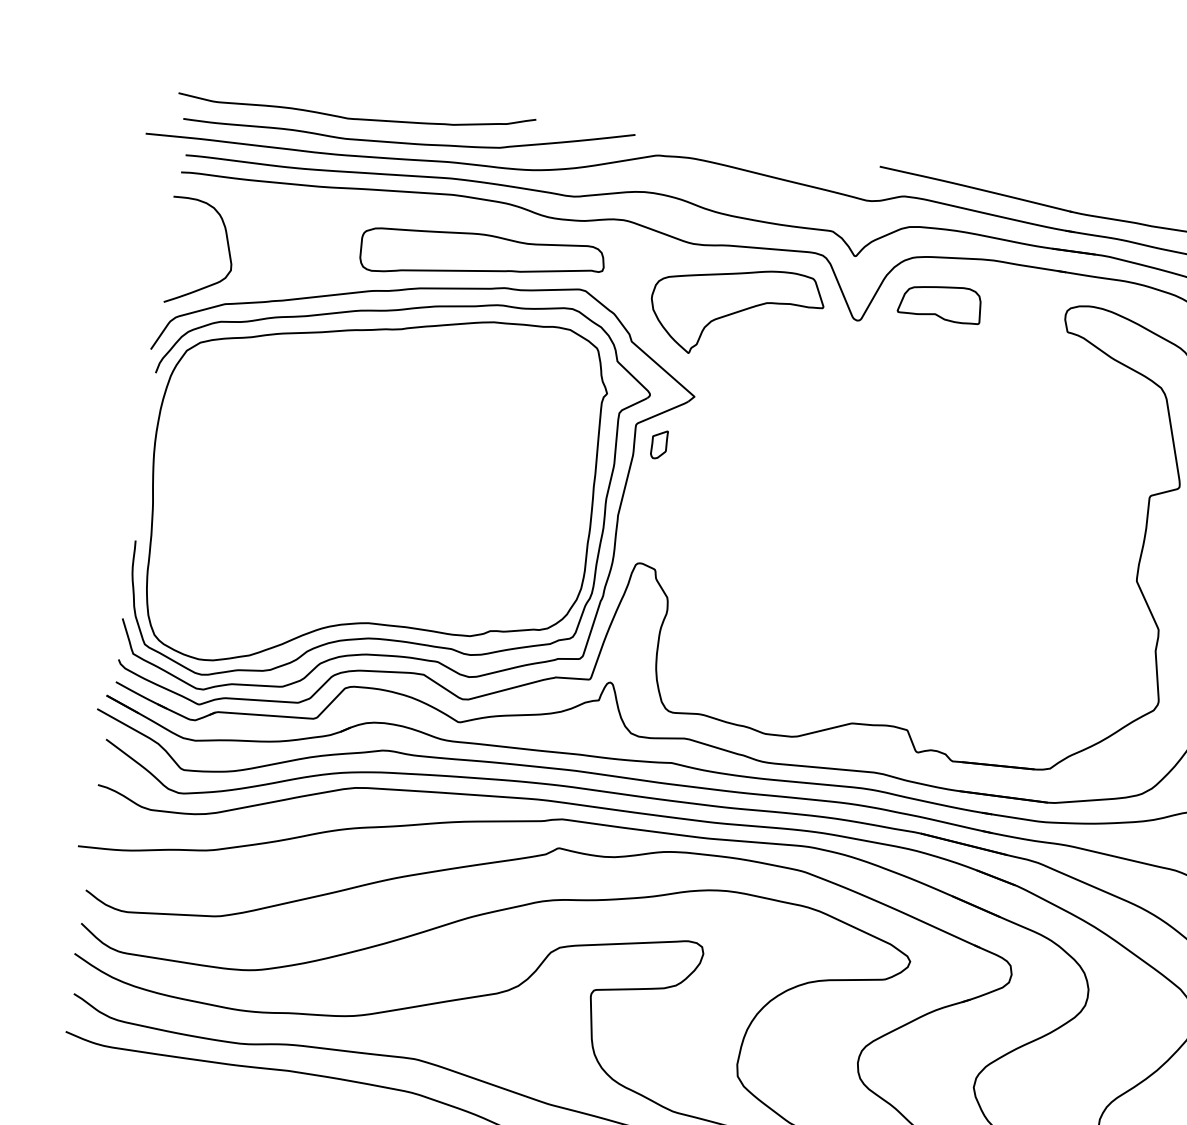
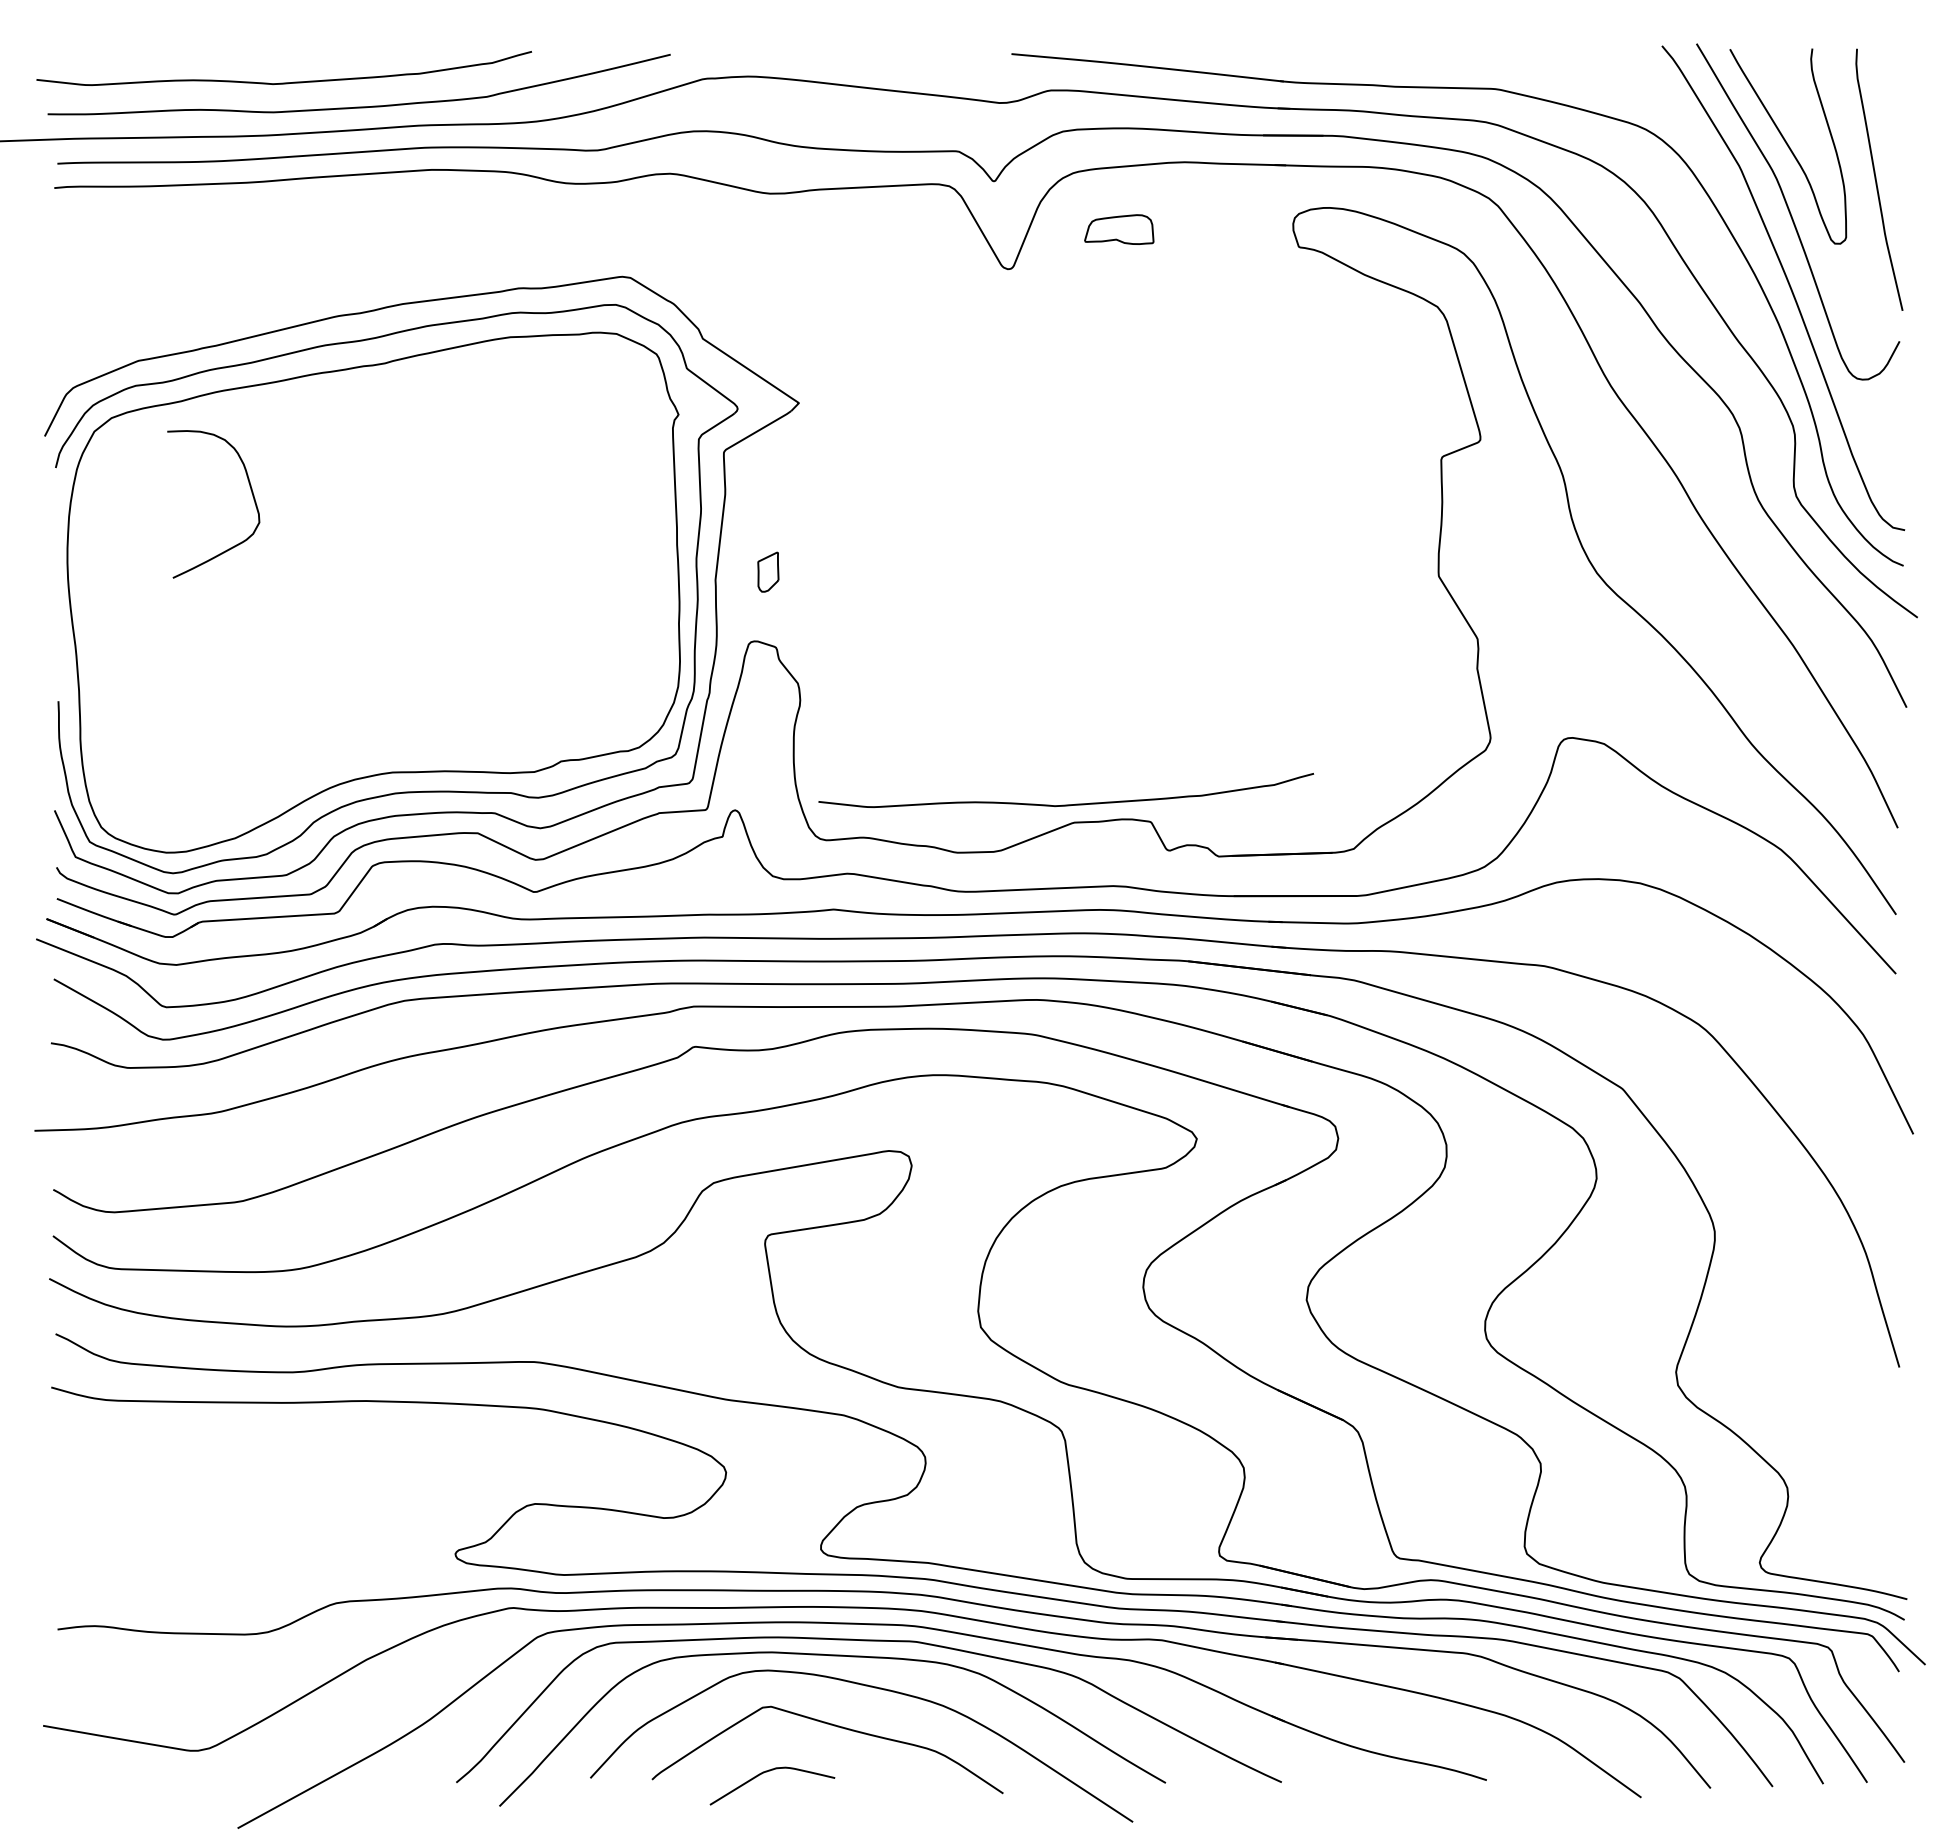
curve: (228, 248) -> (251, 493), moved
part: (482, 258) -> (482, 251), removed
part: (940, 302) -> (1119, 229), size x0.6
part: (735, 312) -> (840, 280), removed
part: (659, 444) -> (768, 571), moved
curve: (847, 709) -> (1065, 804), added

